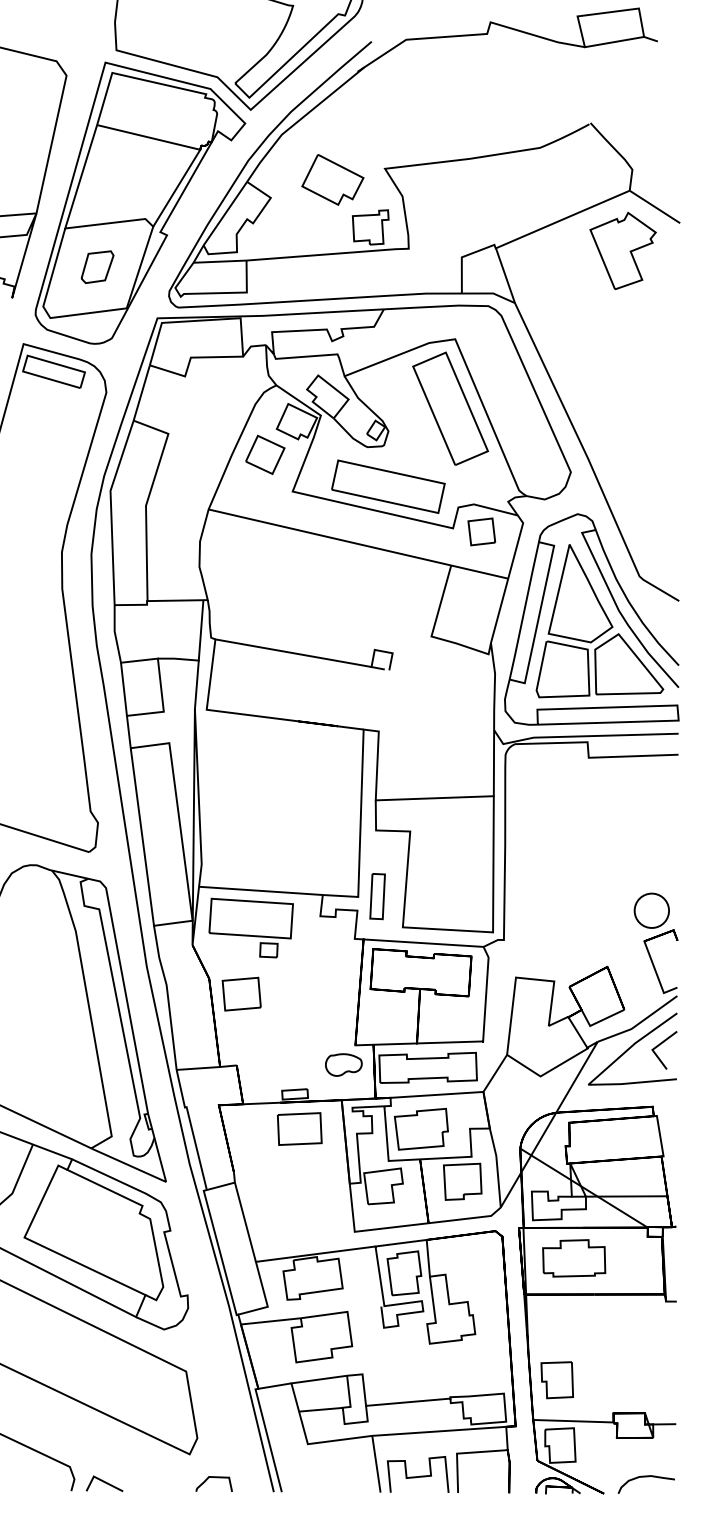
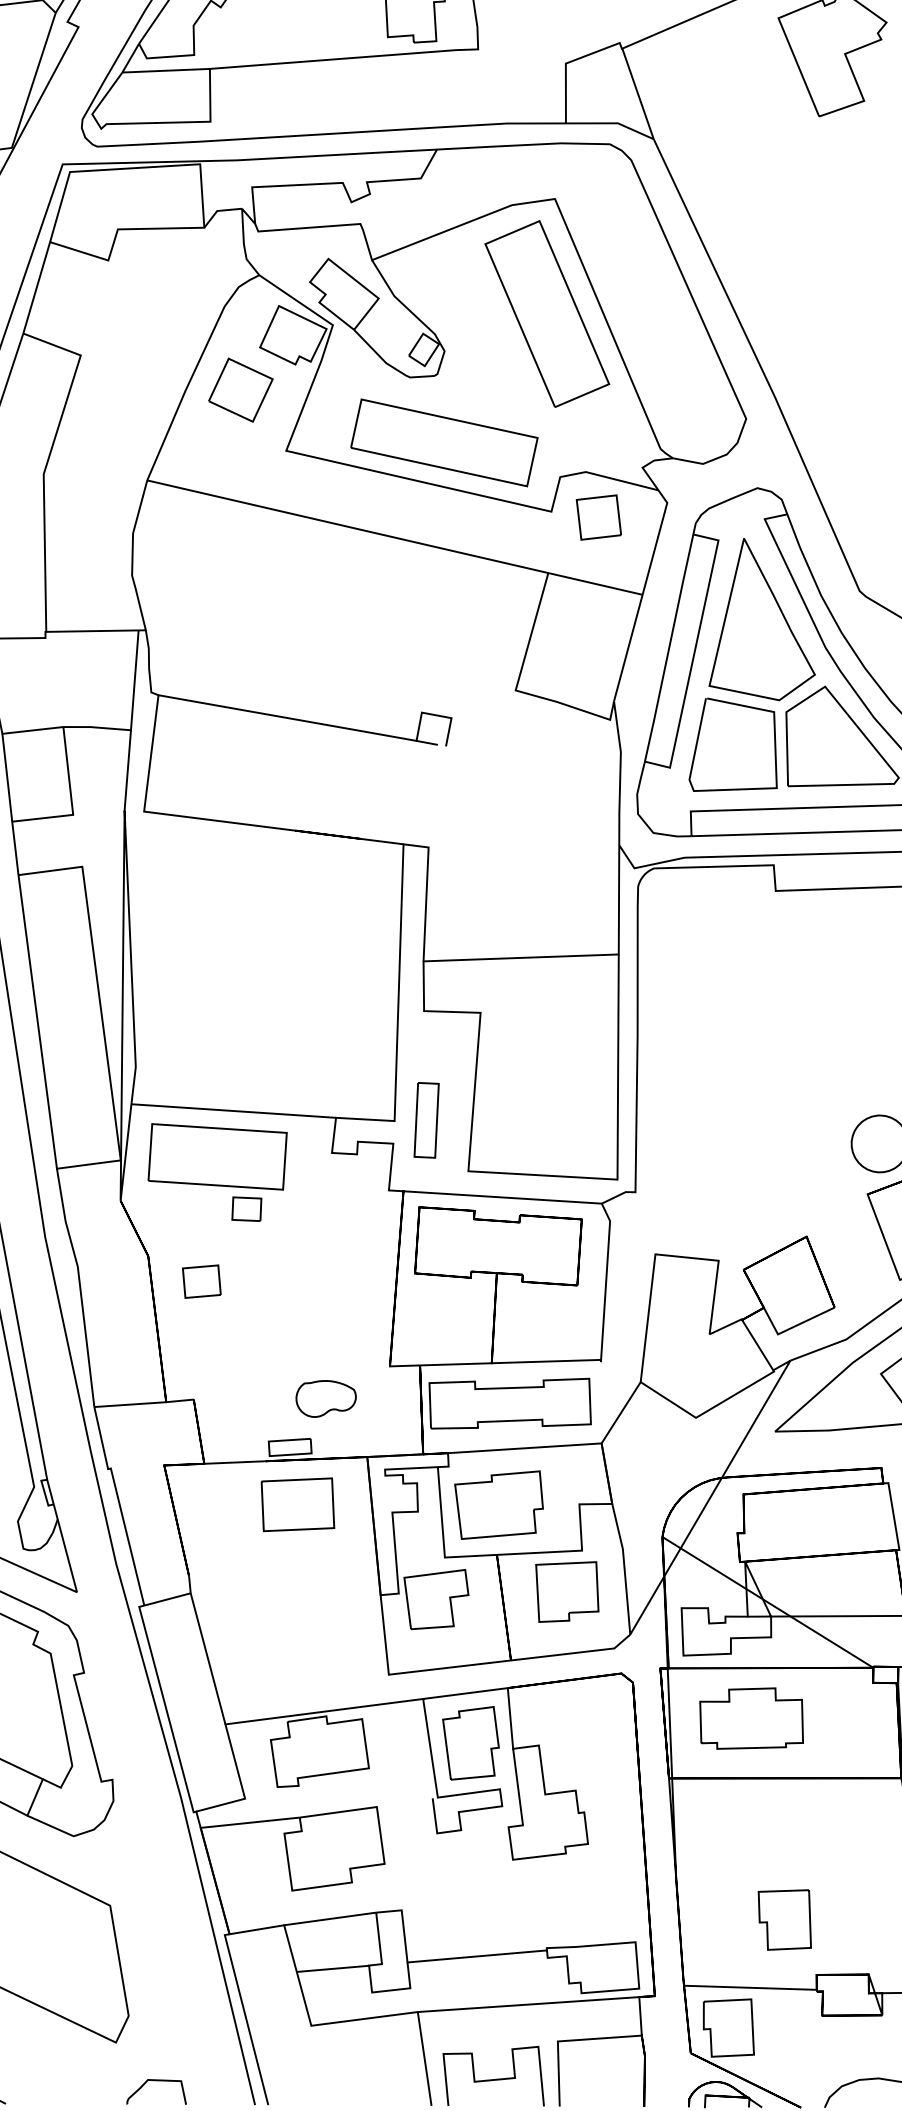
part: (241, 993) -> (201, 1280), size x0.6
part: (343, 1064) -> (325, 1398), moved
part: (556, 1380) -> (783, 1920), moved

